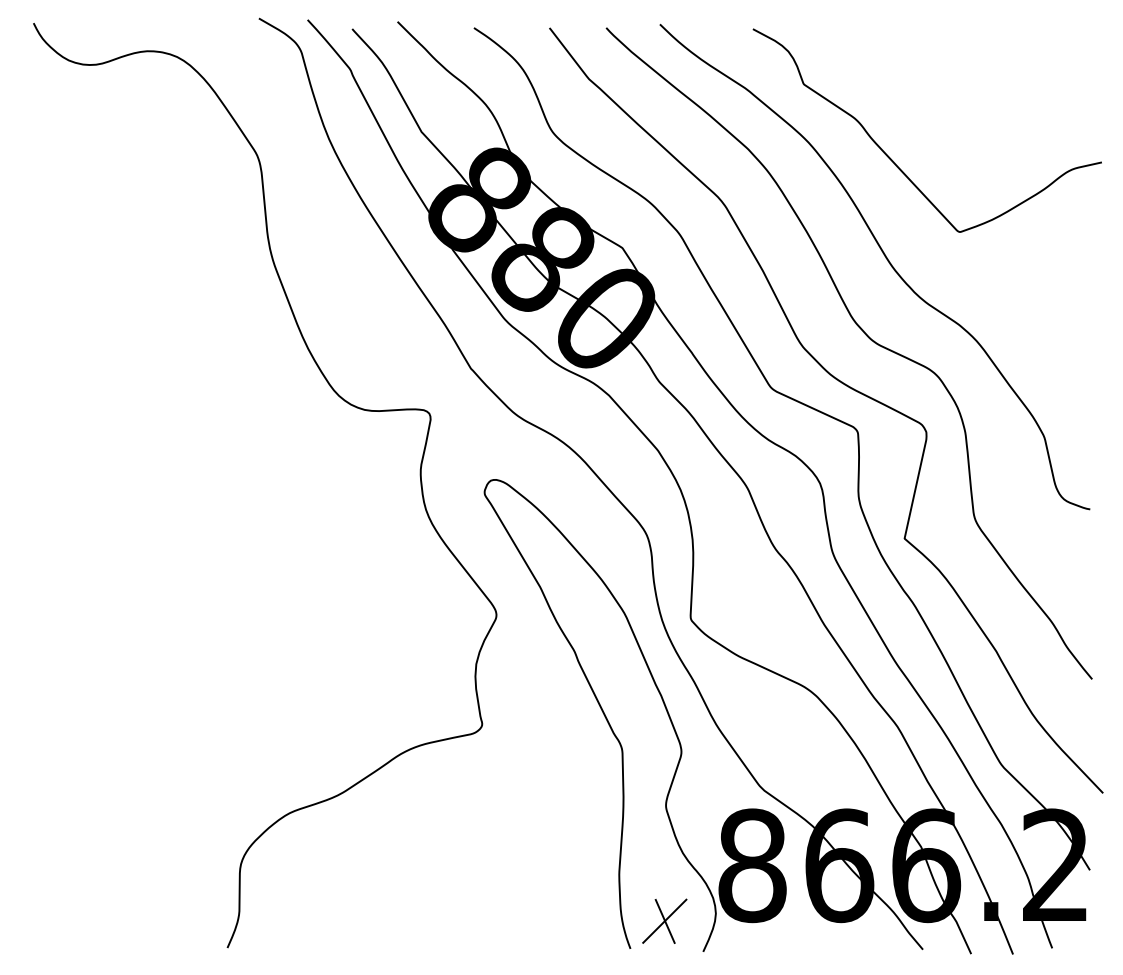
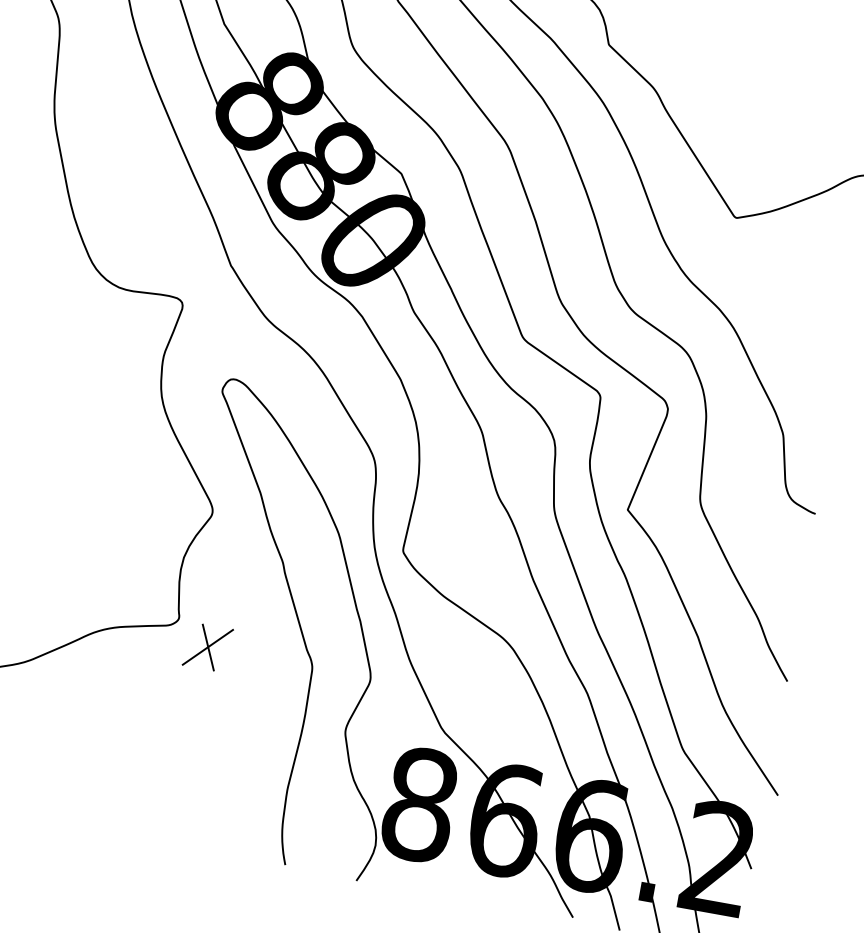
part: (664, 920) -> (207, 646), moved

